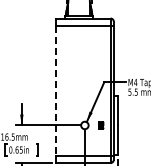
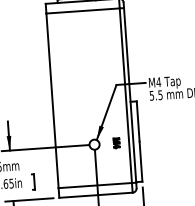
line: (56, 91) -> (53, 101), dashed -> solid

